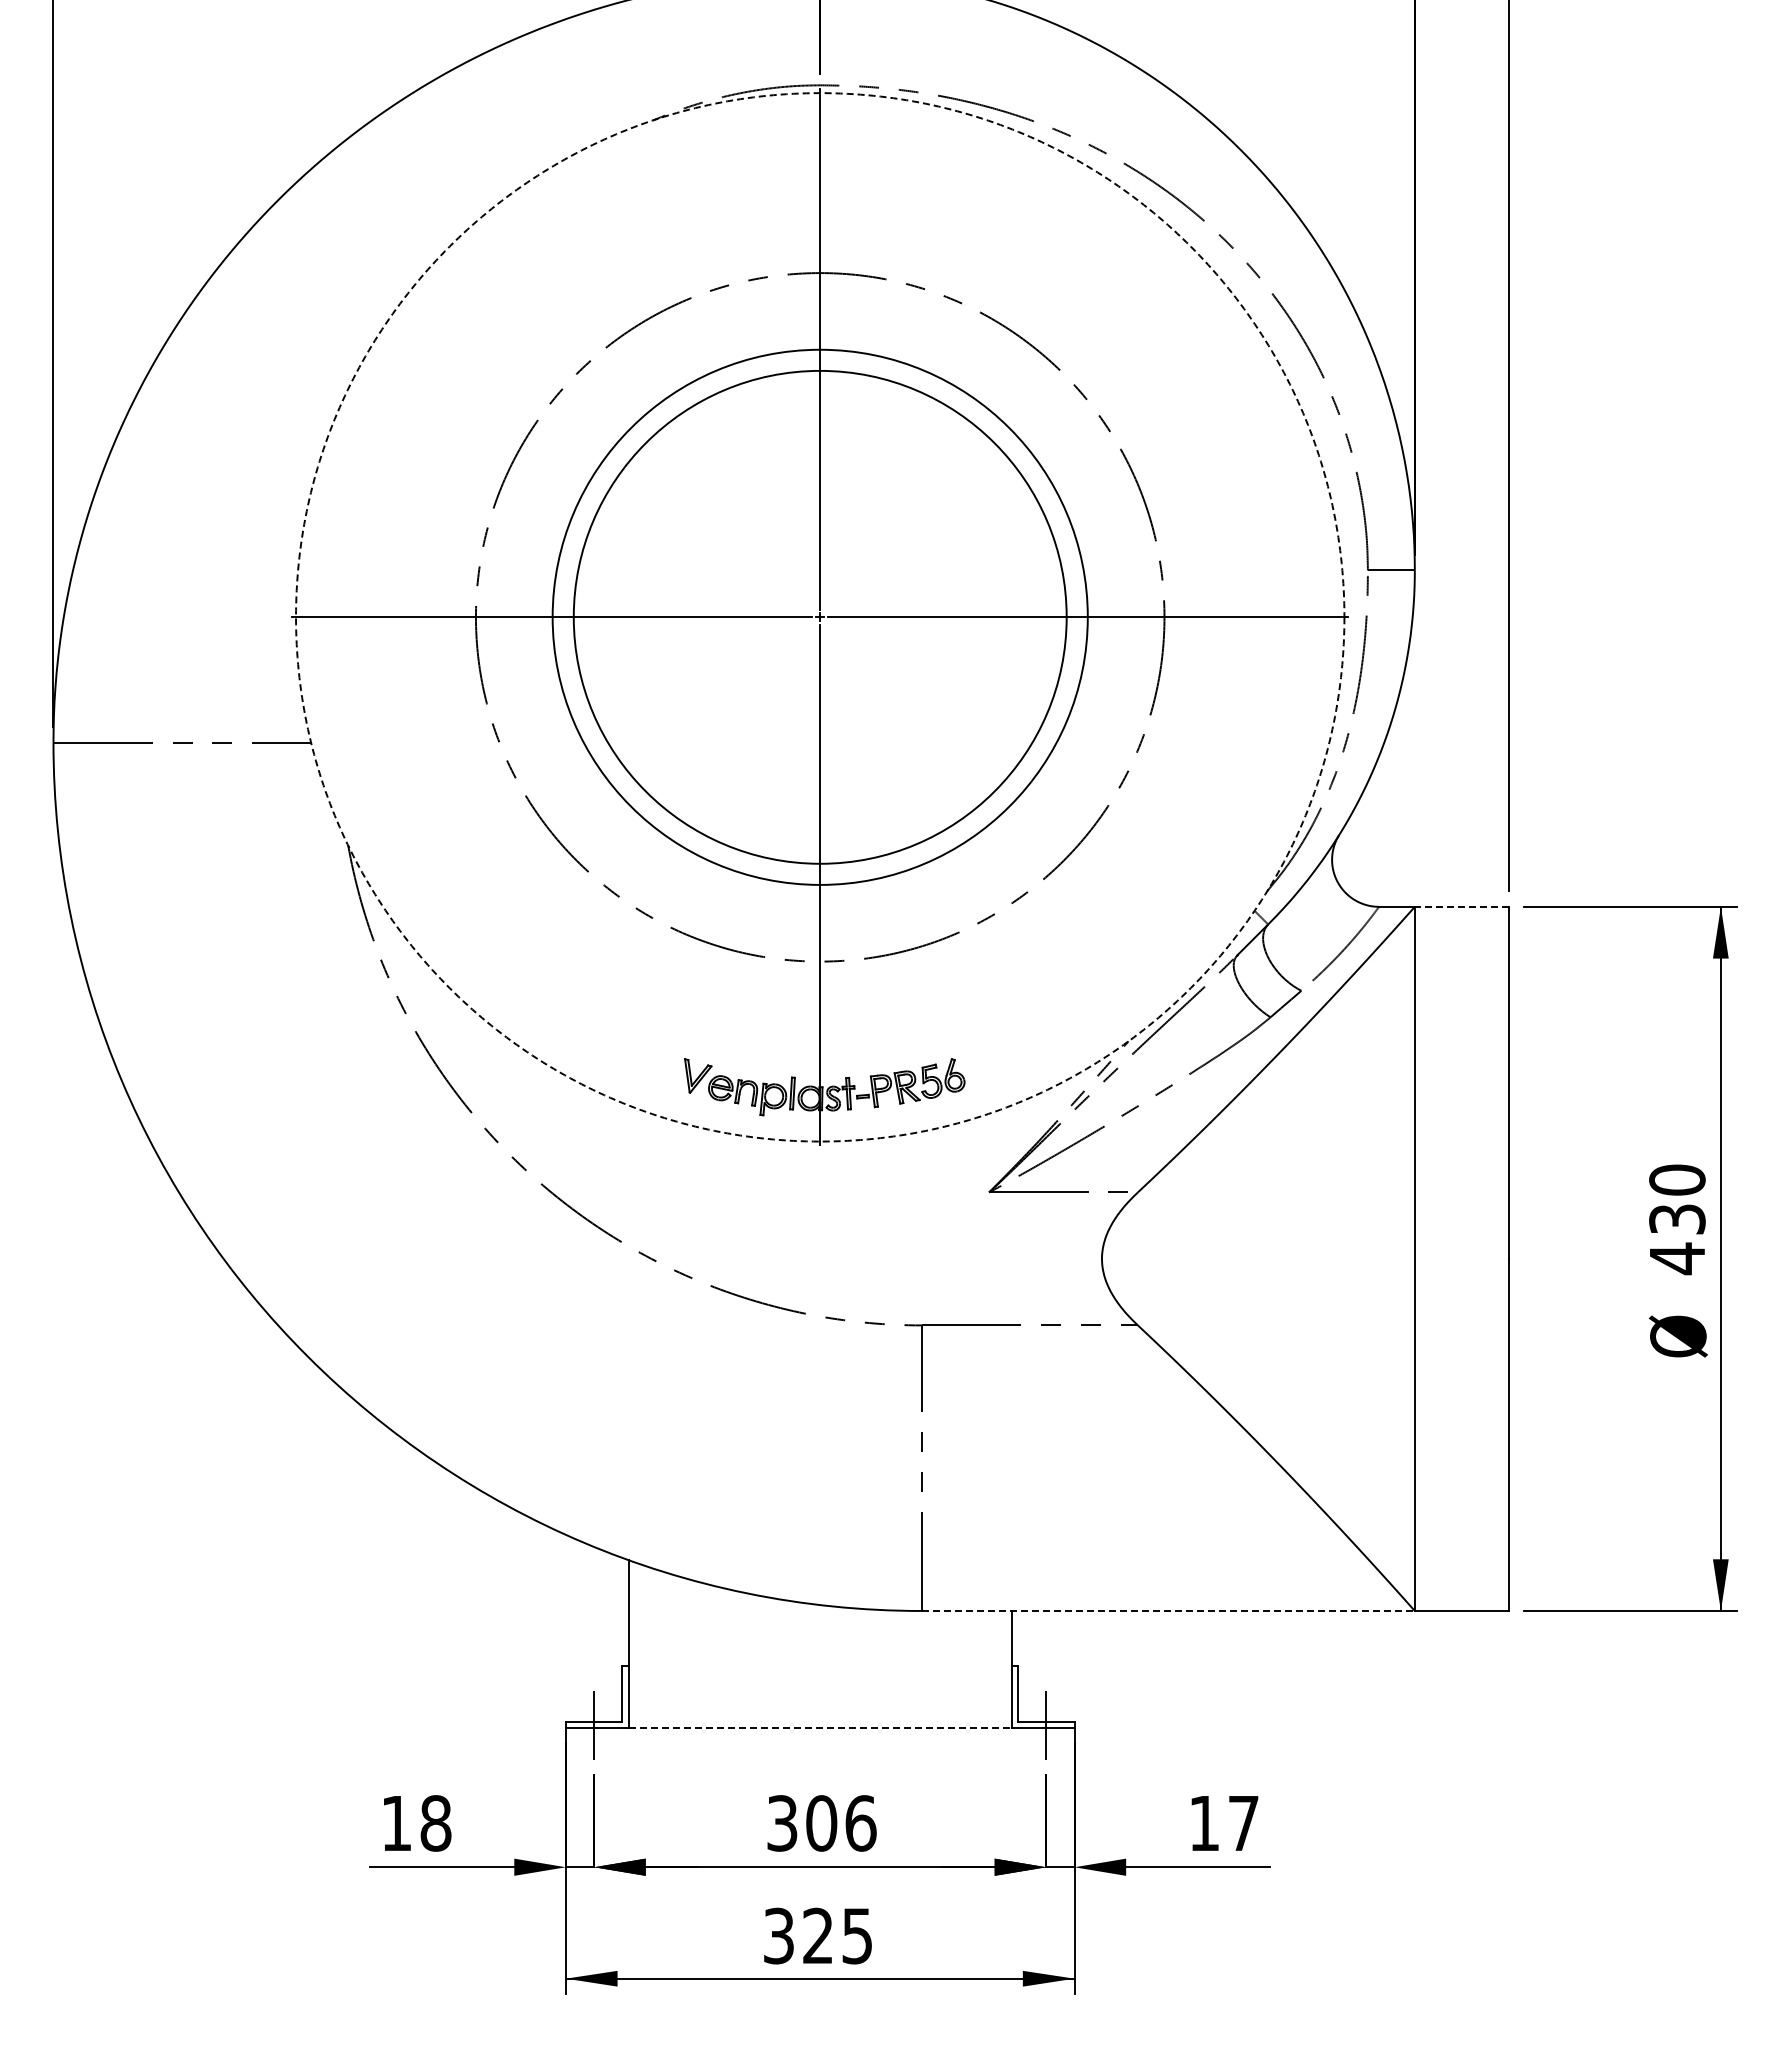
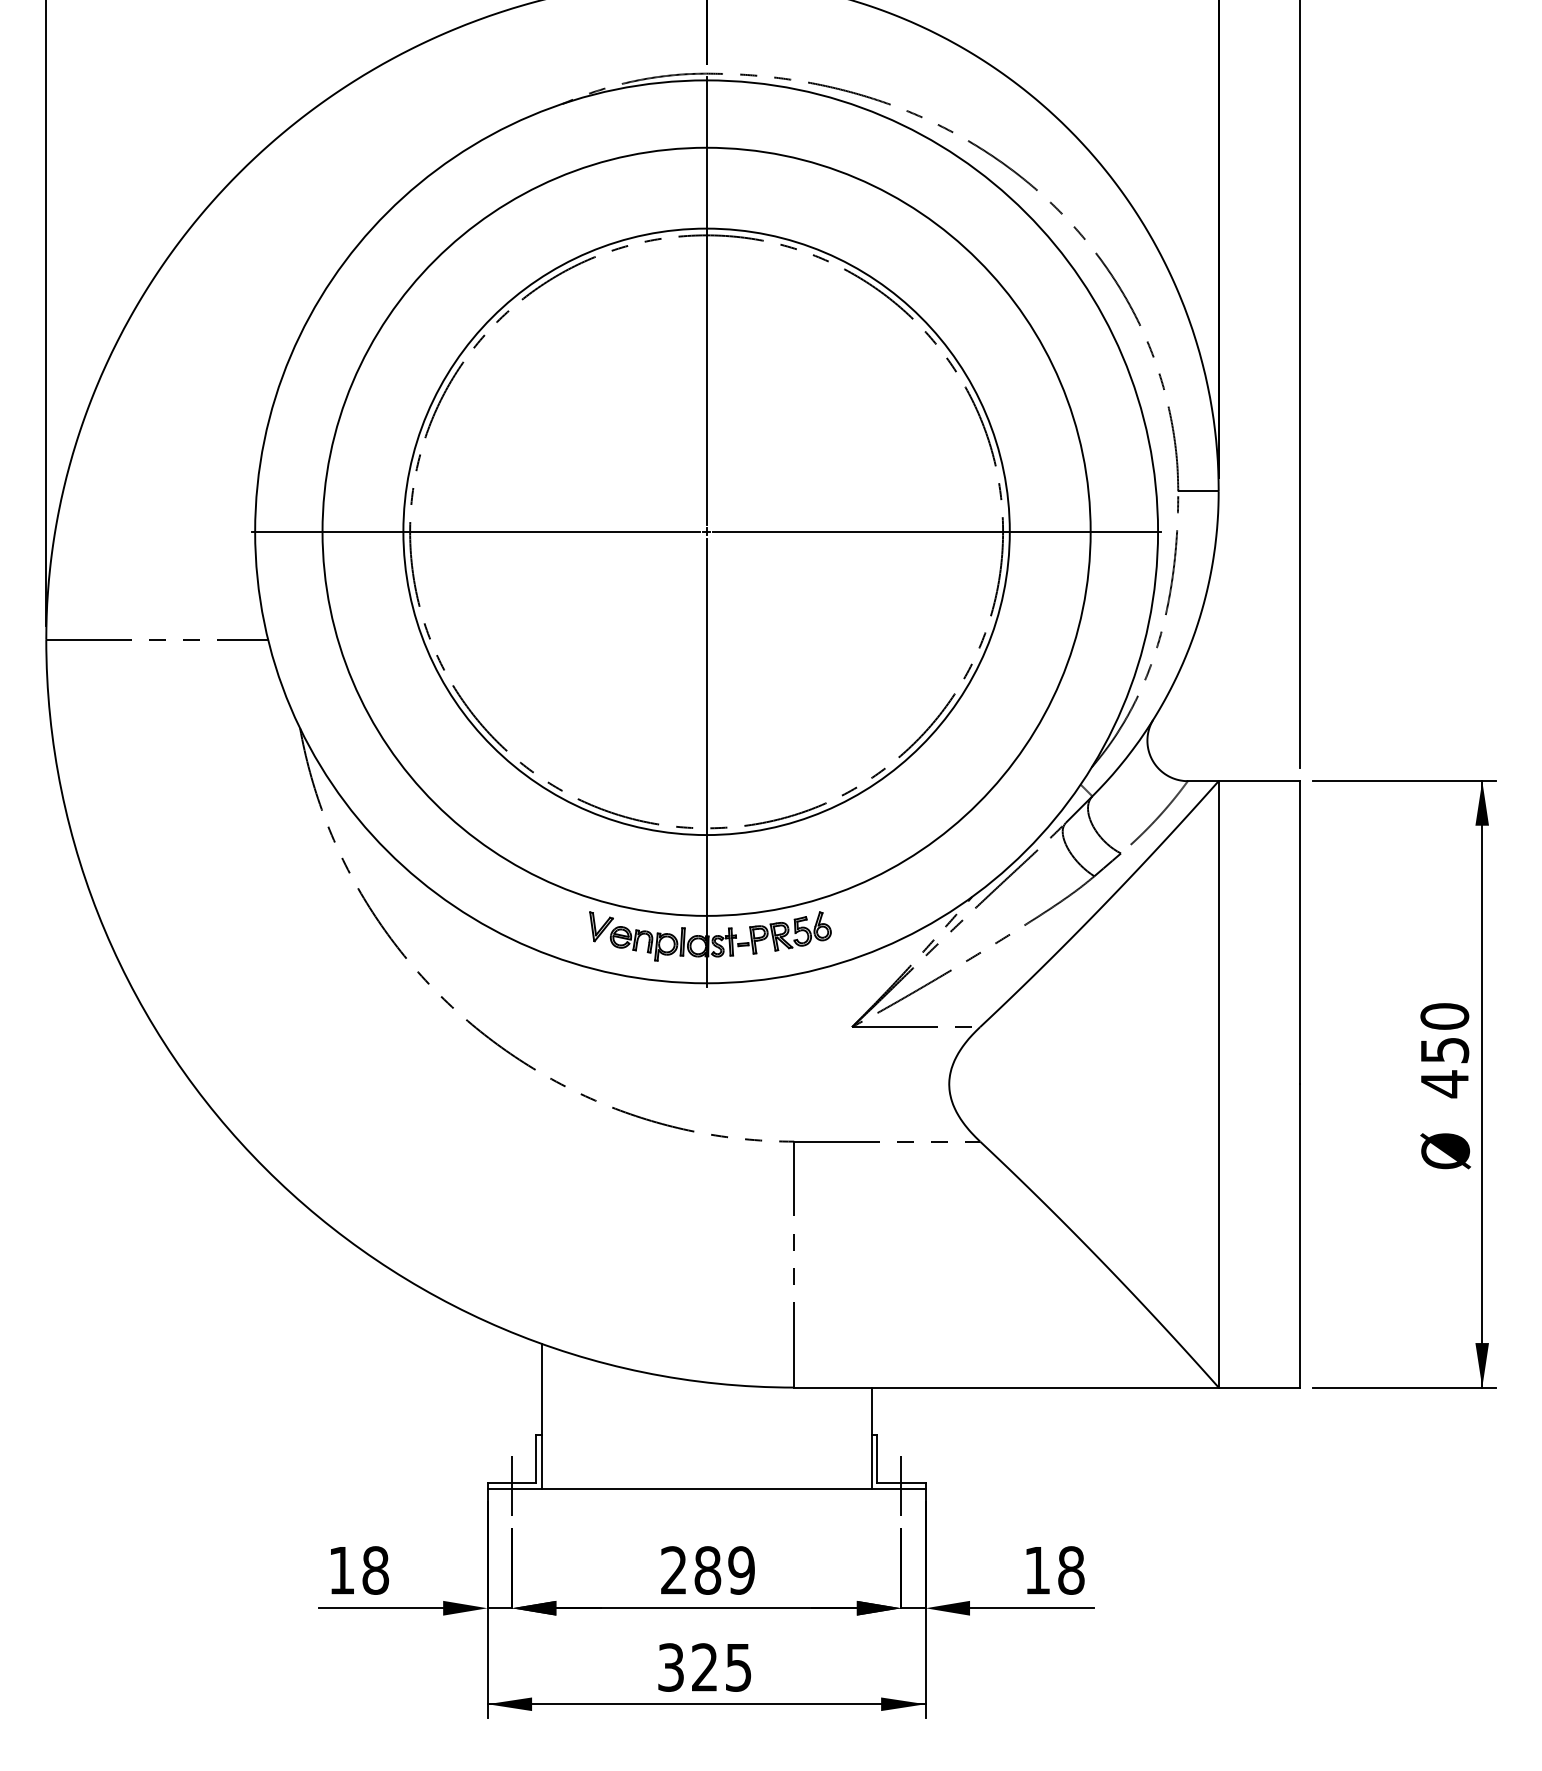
circle: (820, 617) -> (706, 531), dashed -> solid
circle: (820, 617) -> (706, 531), size x1.43
circle: (820, 617) -> (706, 531), size x1.67
line: (1461, 906) -> (1258, 780), dashed -> solid
text: (1677, 1218) -> (1444, 1049), 430 -> 450
line: (1168, 1610) -> (1006, 1387), dashed -> solid
line: (820, 1728) -> (706, 1488), dashed -> solid
text: (821, 1823) -> (707, 1570), 306 -> 289
text: (1243, 1823) -> (1071, 1570), 17 -> 18

